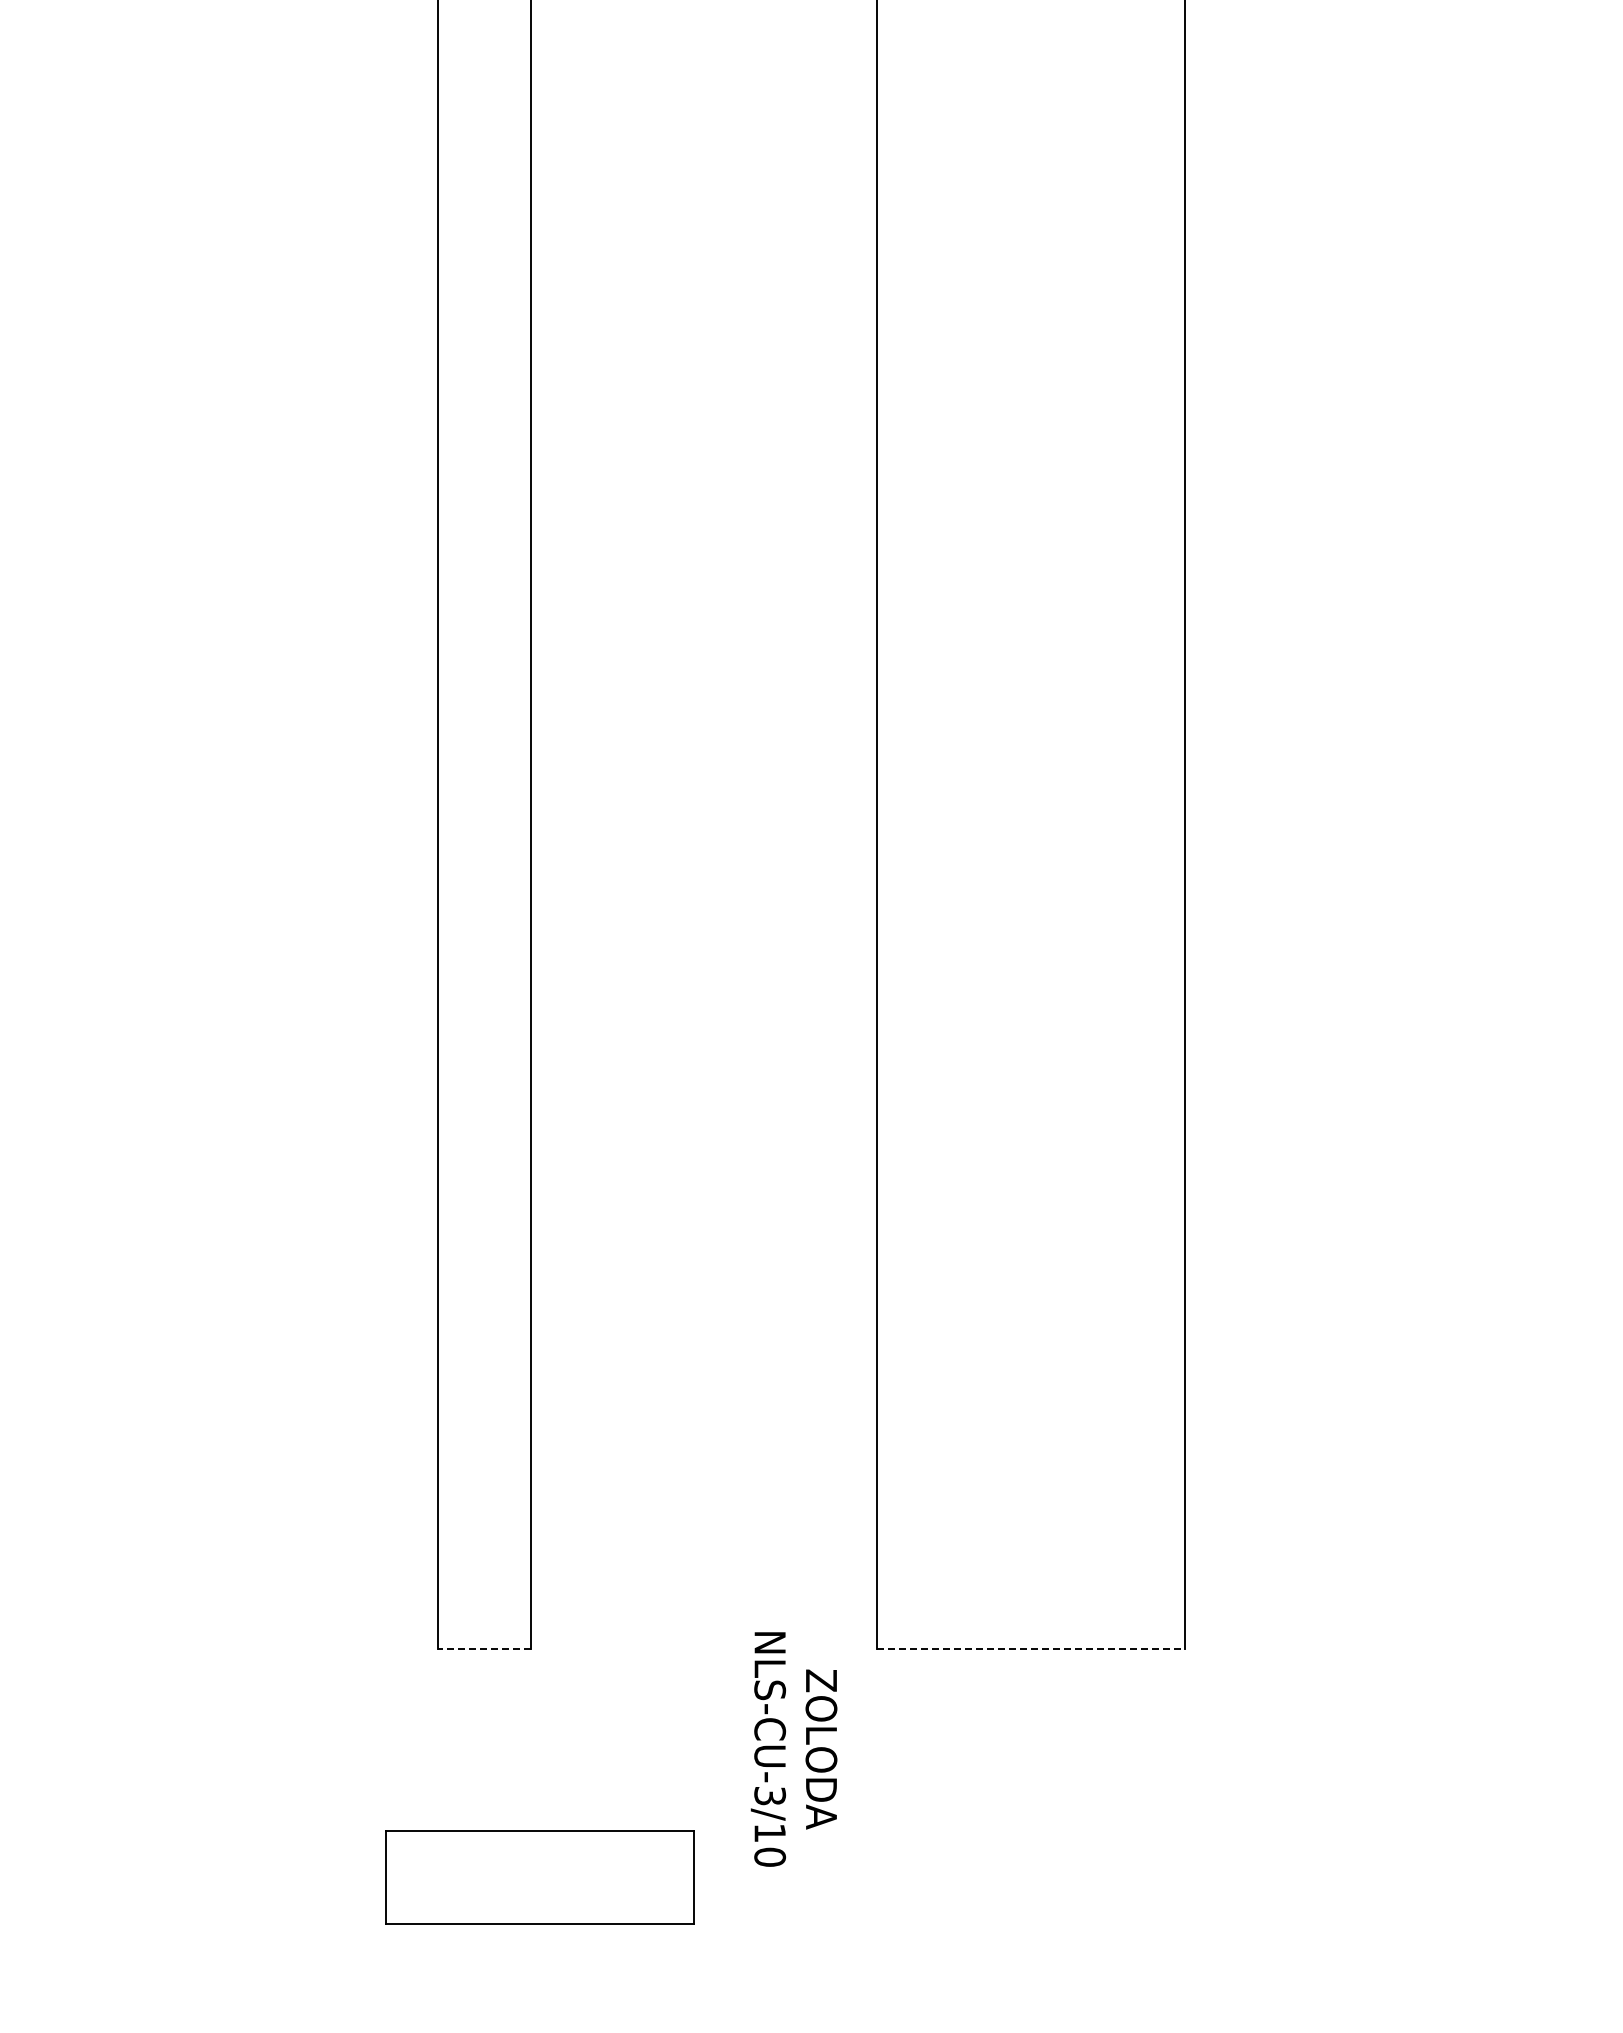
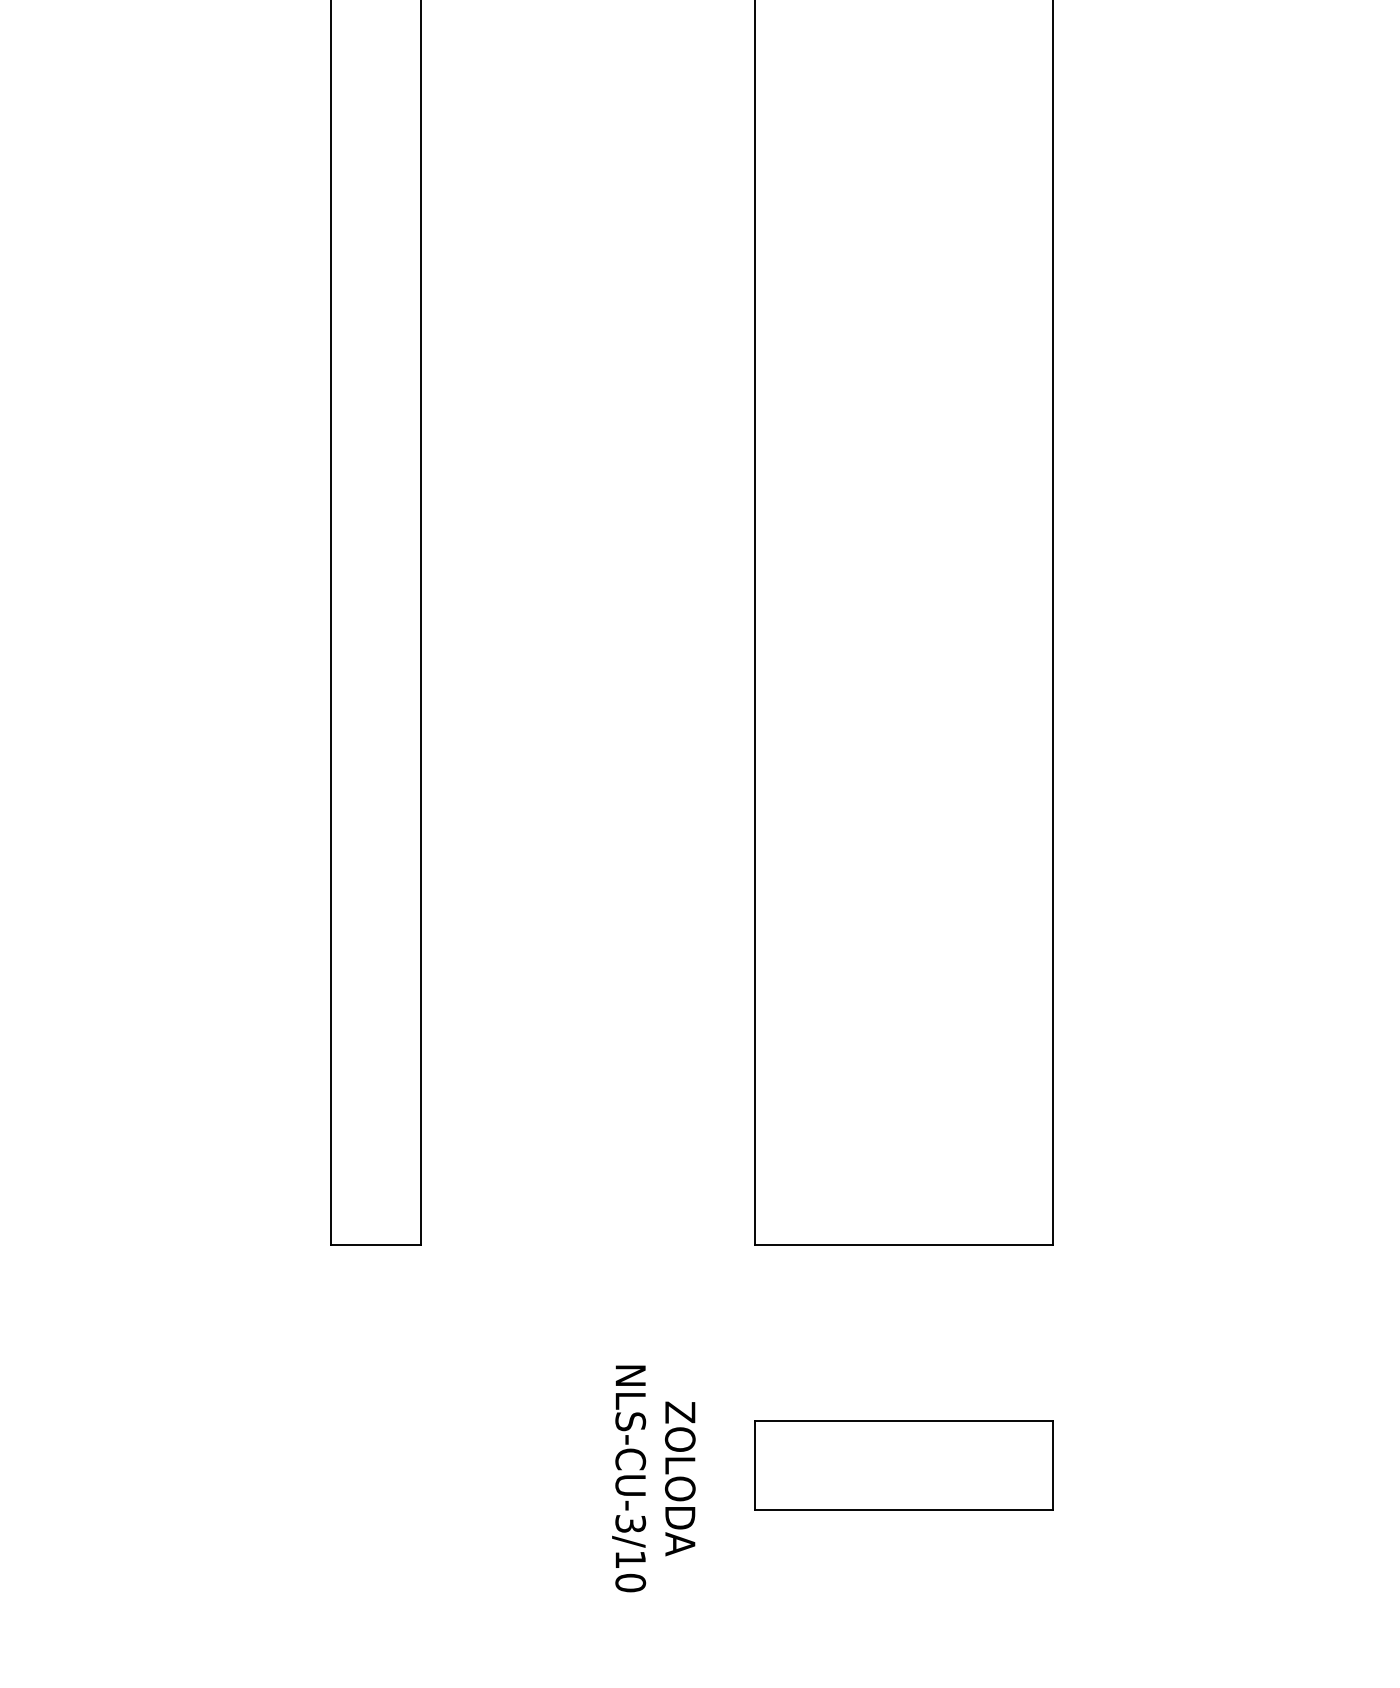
line: (483, 1648) -> (375, 1244), dashed -> solid
line: (1030, 1648) -> (903, 1244), dashed -> solid
text: (793, 1749) -> (653, 1478), moved
part: (539, 1877) -> (903, 1465), moved

